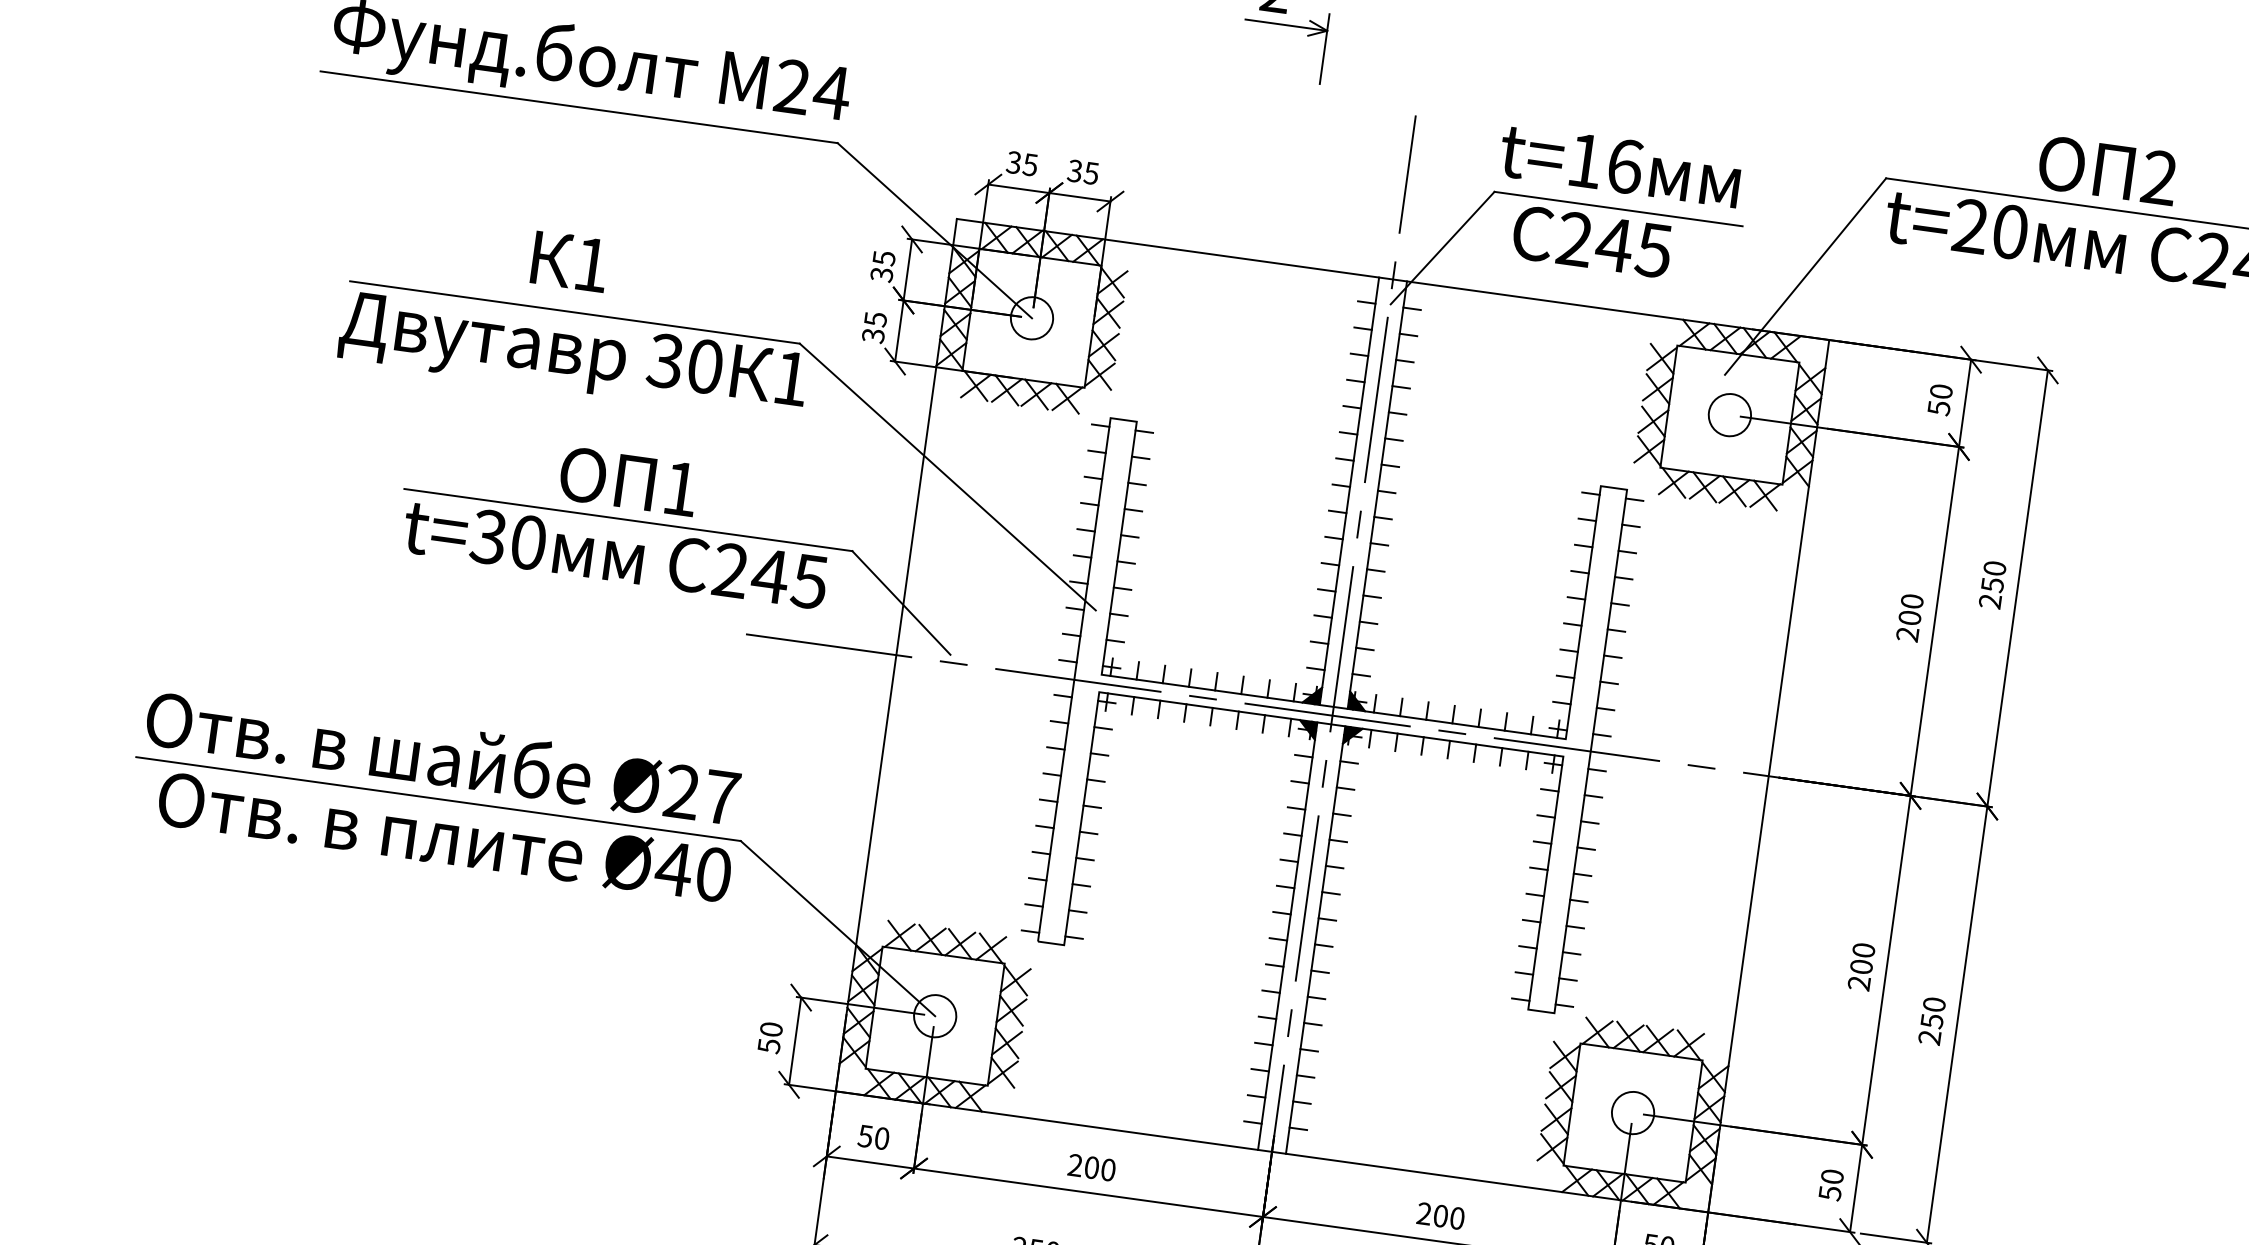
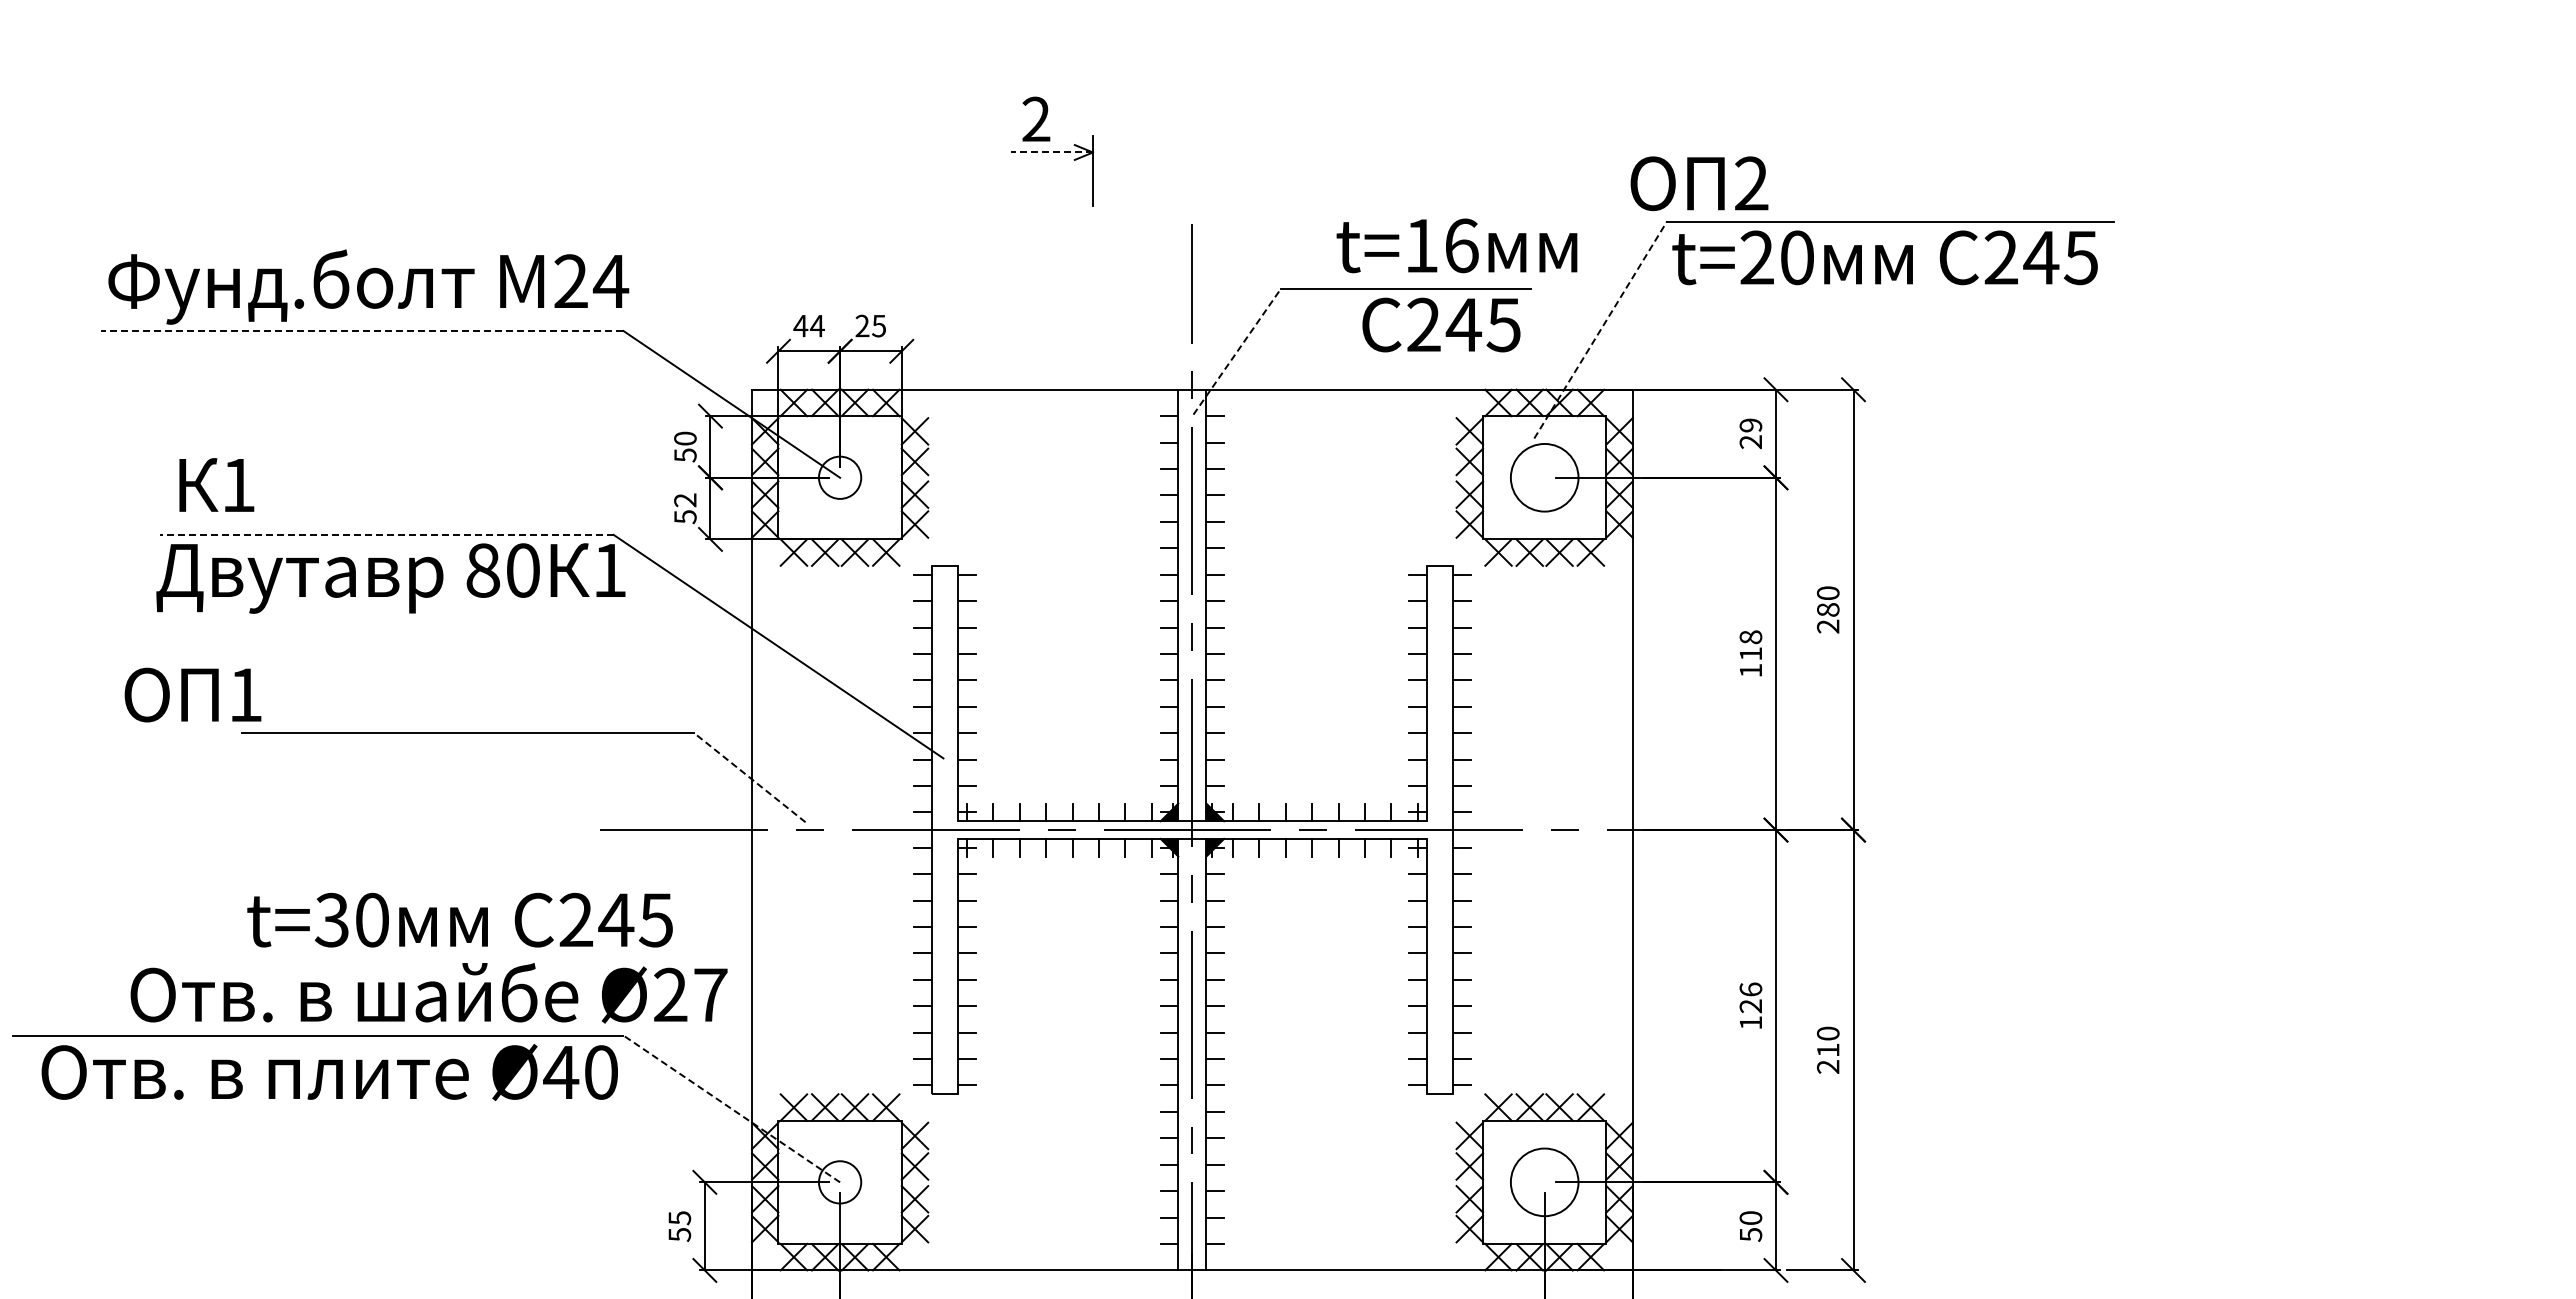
line: (1286, 25) -> (1051, 152), solid -> dashed
line: (578, 106) -> (361, 330), solid -> dashed
text: (1021, 163) -> (808, 325), 35 -> 44
text: (1620, 165) -> (1456, 245), moved
text: (2107, 170) -> (1699, 183), moved
text: (1074, 171) -> (862, 326), 35 -> 25
text: (1592, 241) -> (1441, 324), moved
line: (1442, 247) -> (1237, 351), solid -> dashed
text: (569, 260) -> (216, 484), moved
text: (883, 266) -> (685, 446), 35 -> 50
line: (1805, 275) -> (1600, 329), solid -> dashed
line: (574, 312) -> (386, 534), solid -> dashed
text: (874, 327) -> (685, 508), 35 -> 52
text: (665, 360) -> (482, 570), 30 -> 80
text: (1939, 399) -> (1750, 433), 50 -> 29
circle: (1729, 414) -> (1544, 477), size x1.6
text: (628, 481) -> (192, 694), moved
text: (615, 553) -> (459, 919), moved
text: (1992, 585) -> (1828, 610), 250 -> 280
line: (901, 602) -> (749, 777), solid -> dashed
text: (1909, 617) -> (1750, 653), 200 -> 118
text: (442, 757) -> (428, 993), moved
line: (837, 928) -> (731, 1108), solid -> dashed
text: (1861, 966) -> (1750, 1005), 200 -> 126
text: (1932, 1021) -> (1828, 1050), 250 -> 210
text: (771, 1029) -> (679, 1218), 50 -> 55
circle: (1632, 1113) -> (1544, 1182), size x1.6

